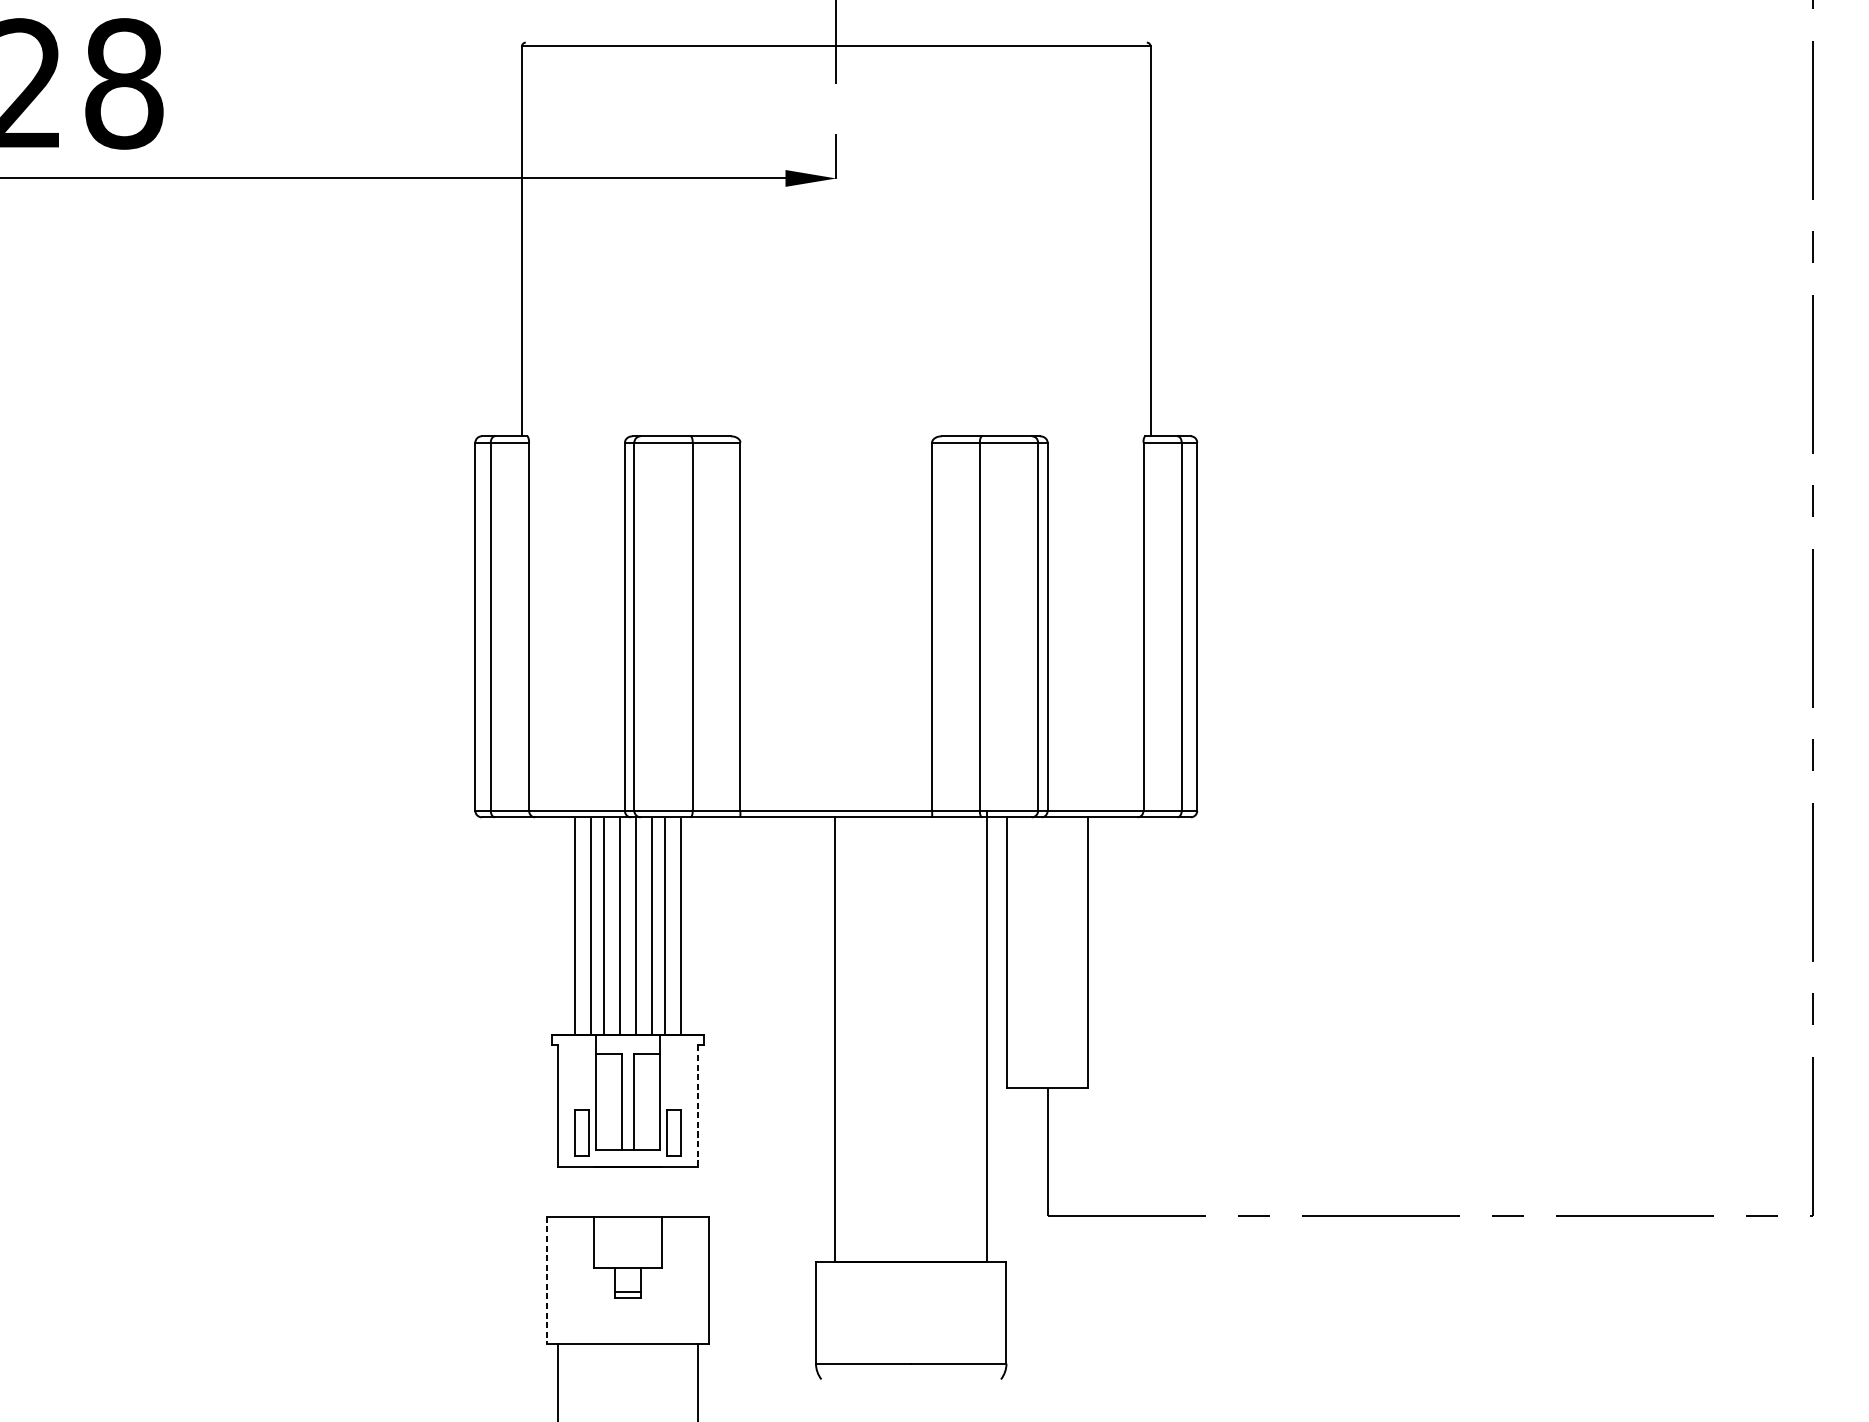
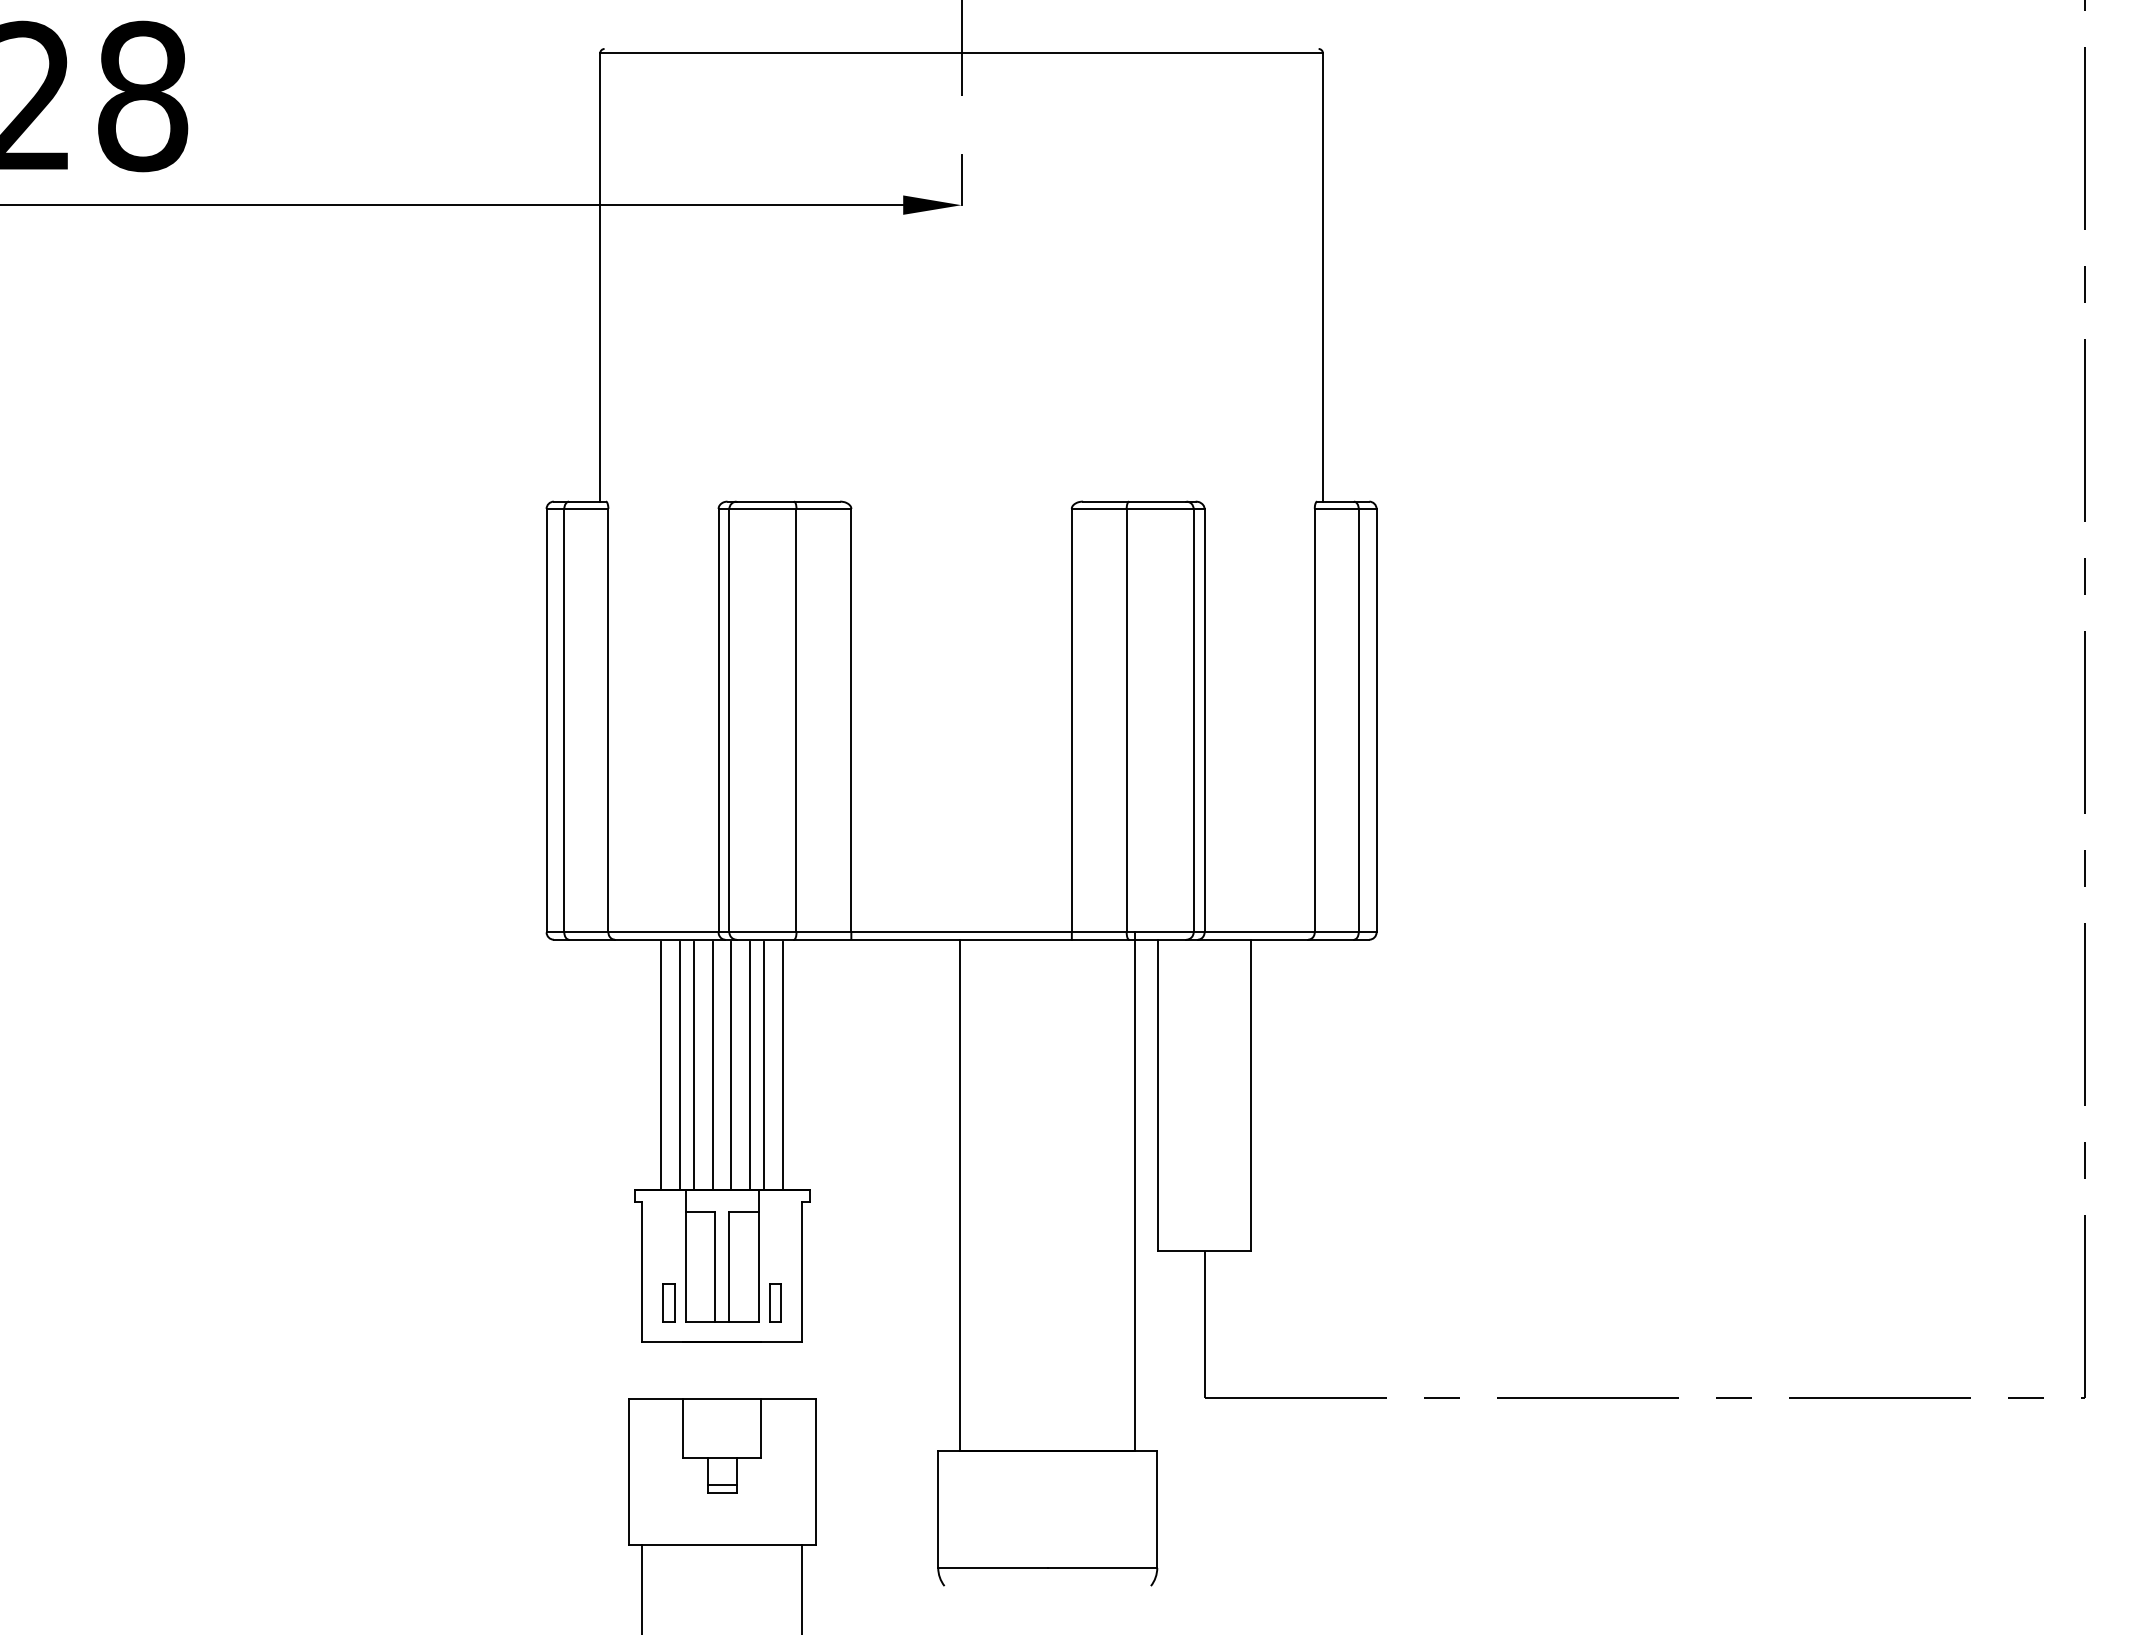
line: (697, 1106) -> (802, 1272), dashed -> solid
part: (581, 1132) -> (668, 1302), size x0.71
part: (674, 1132) -> (775, 1302), size x0.71
line: (546, 1280) -> (628, 1472), dashed -> solid

